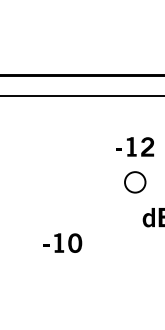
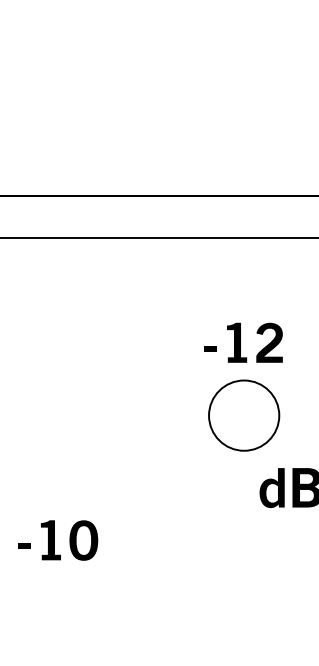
circle: (135, 182) -> (244, 415), size x1.67
part: (62, 242) -> (57, 539), moved

